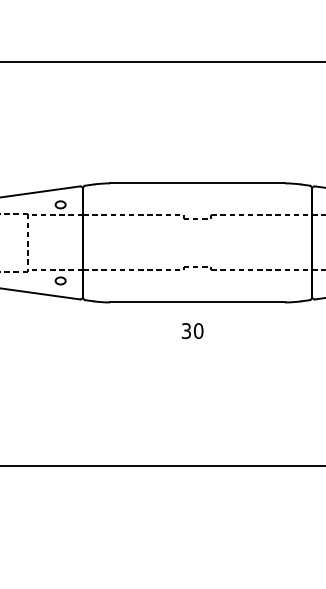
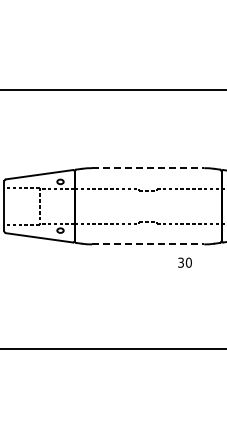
line: (198, 183) -> (148, 168), solid -> dashed
line: (198, 302) -> (148, 244), solid -> dashed
text: (191, 330) -> (184, 262), moved

